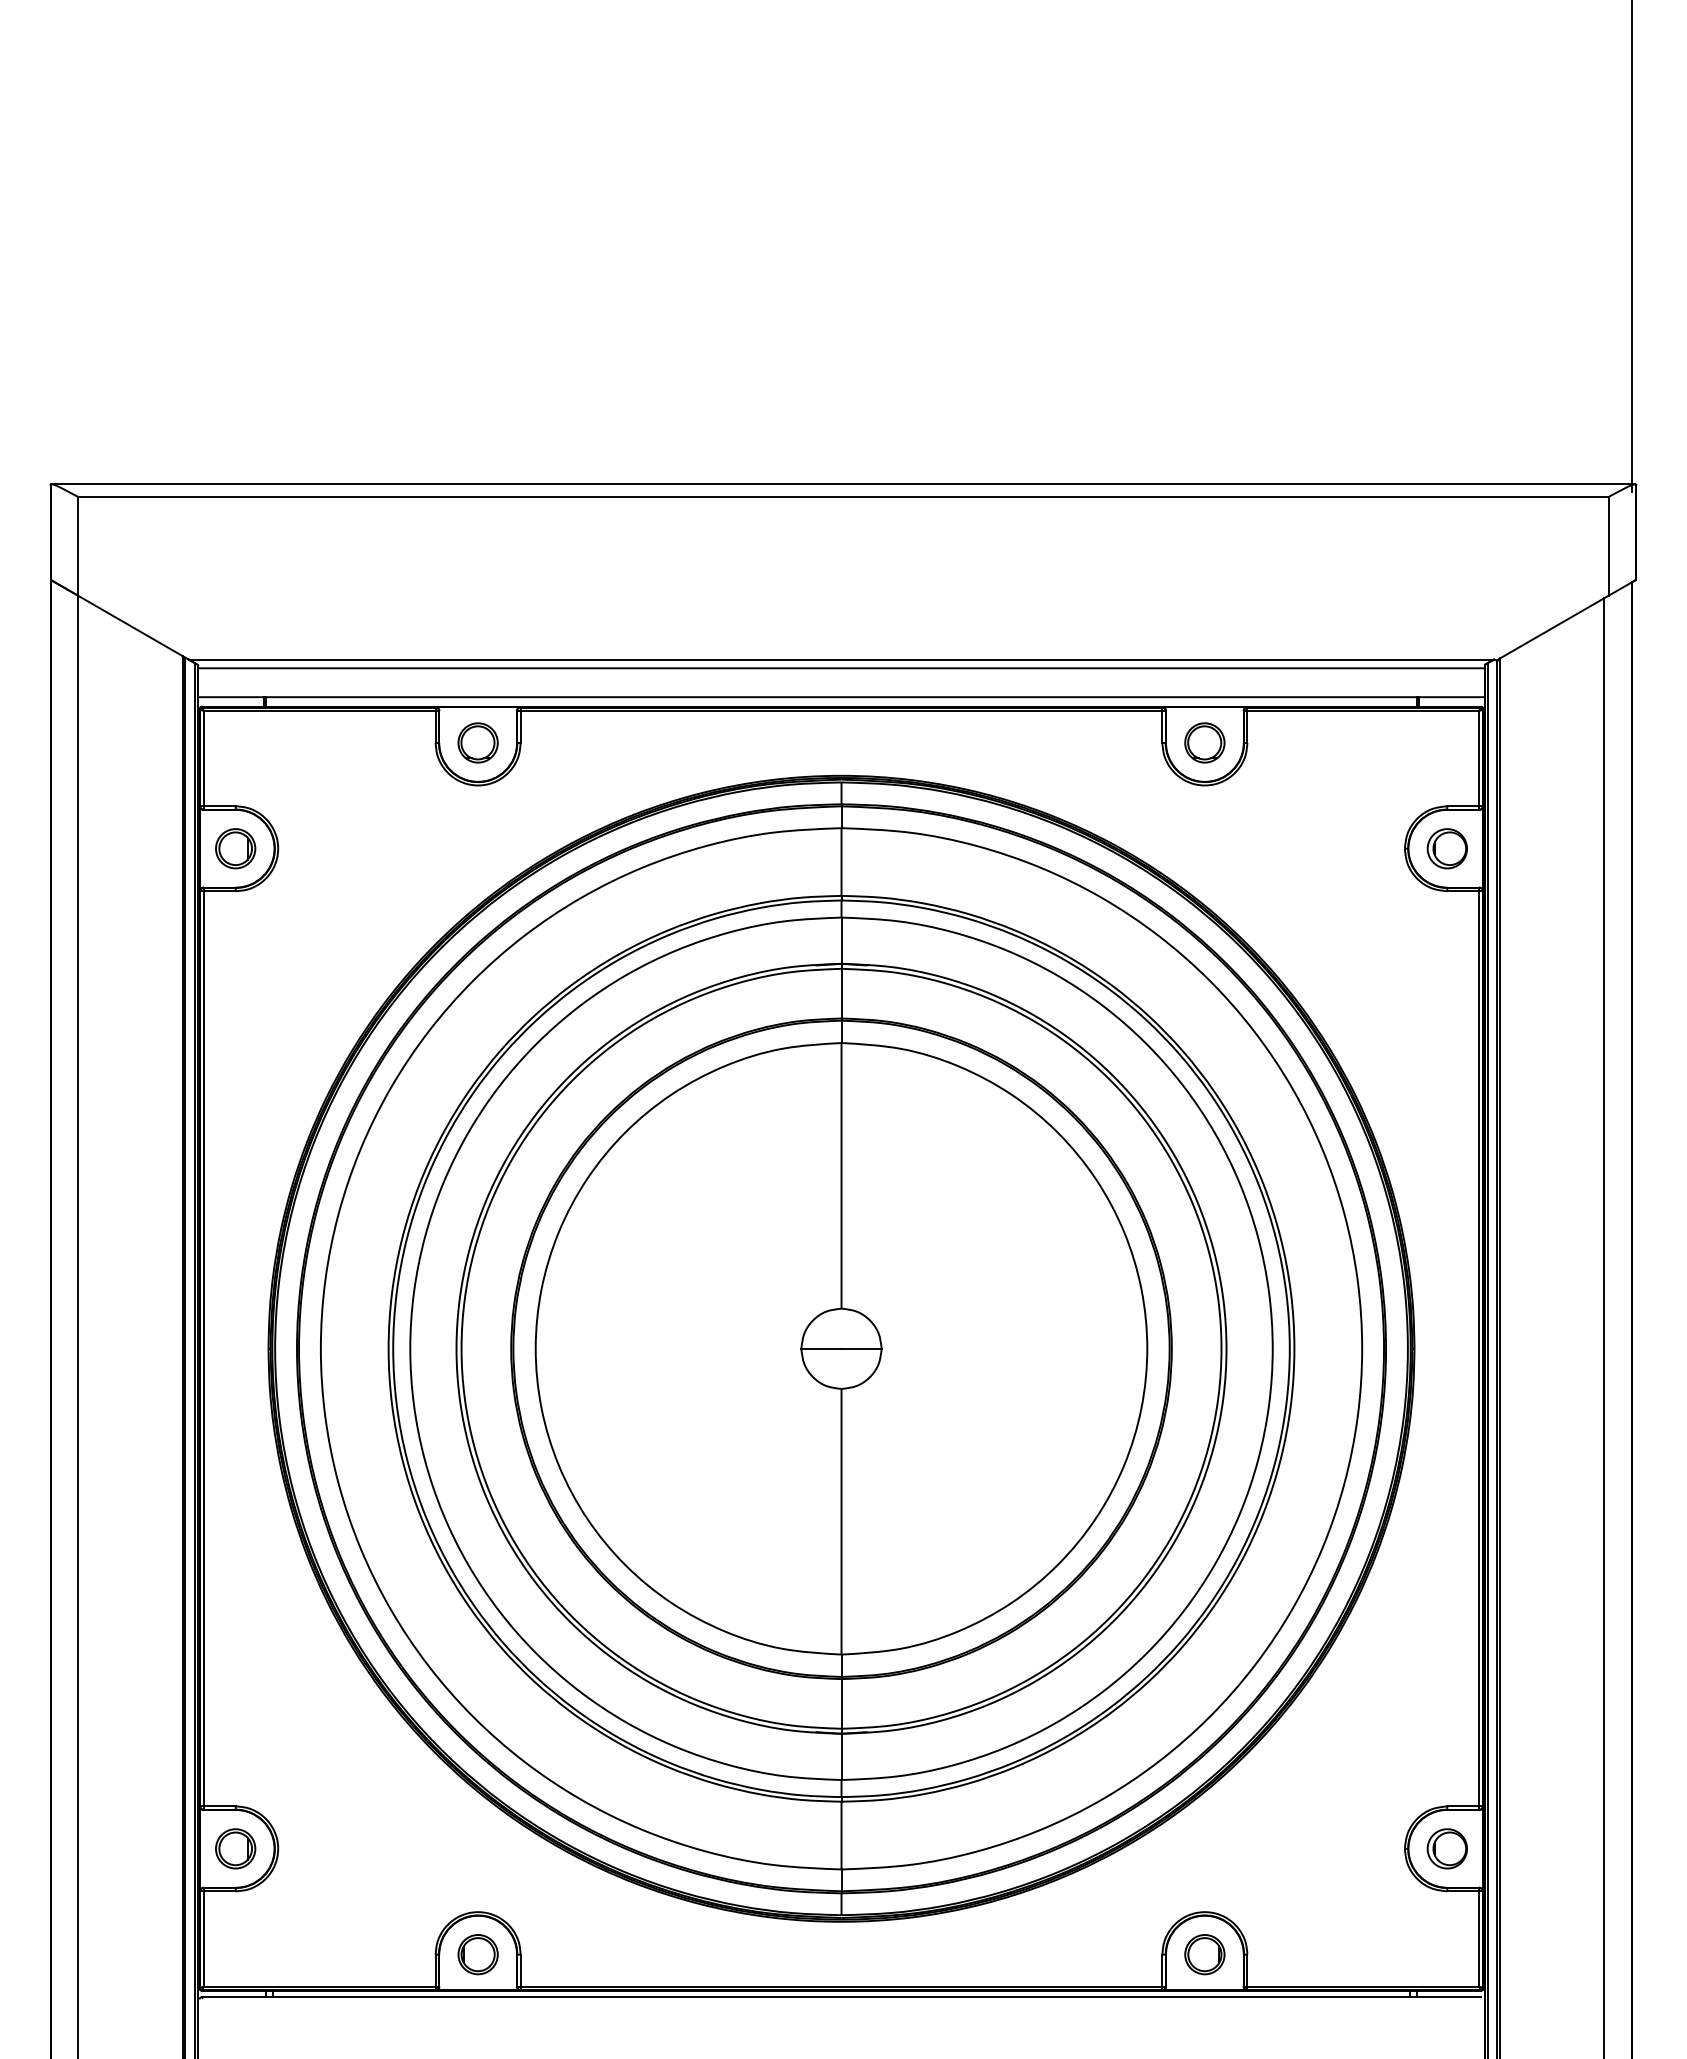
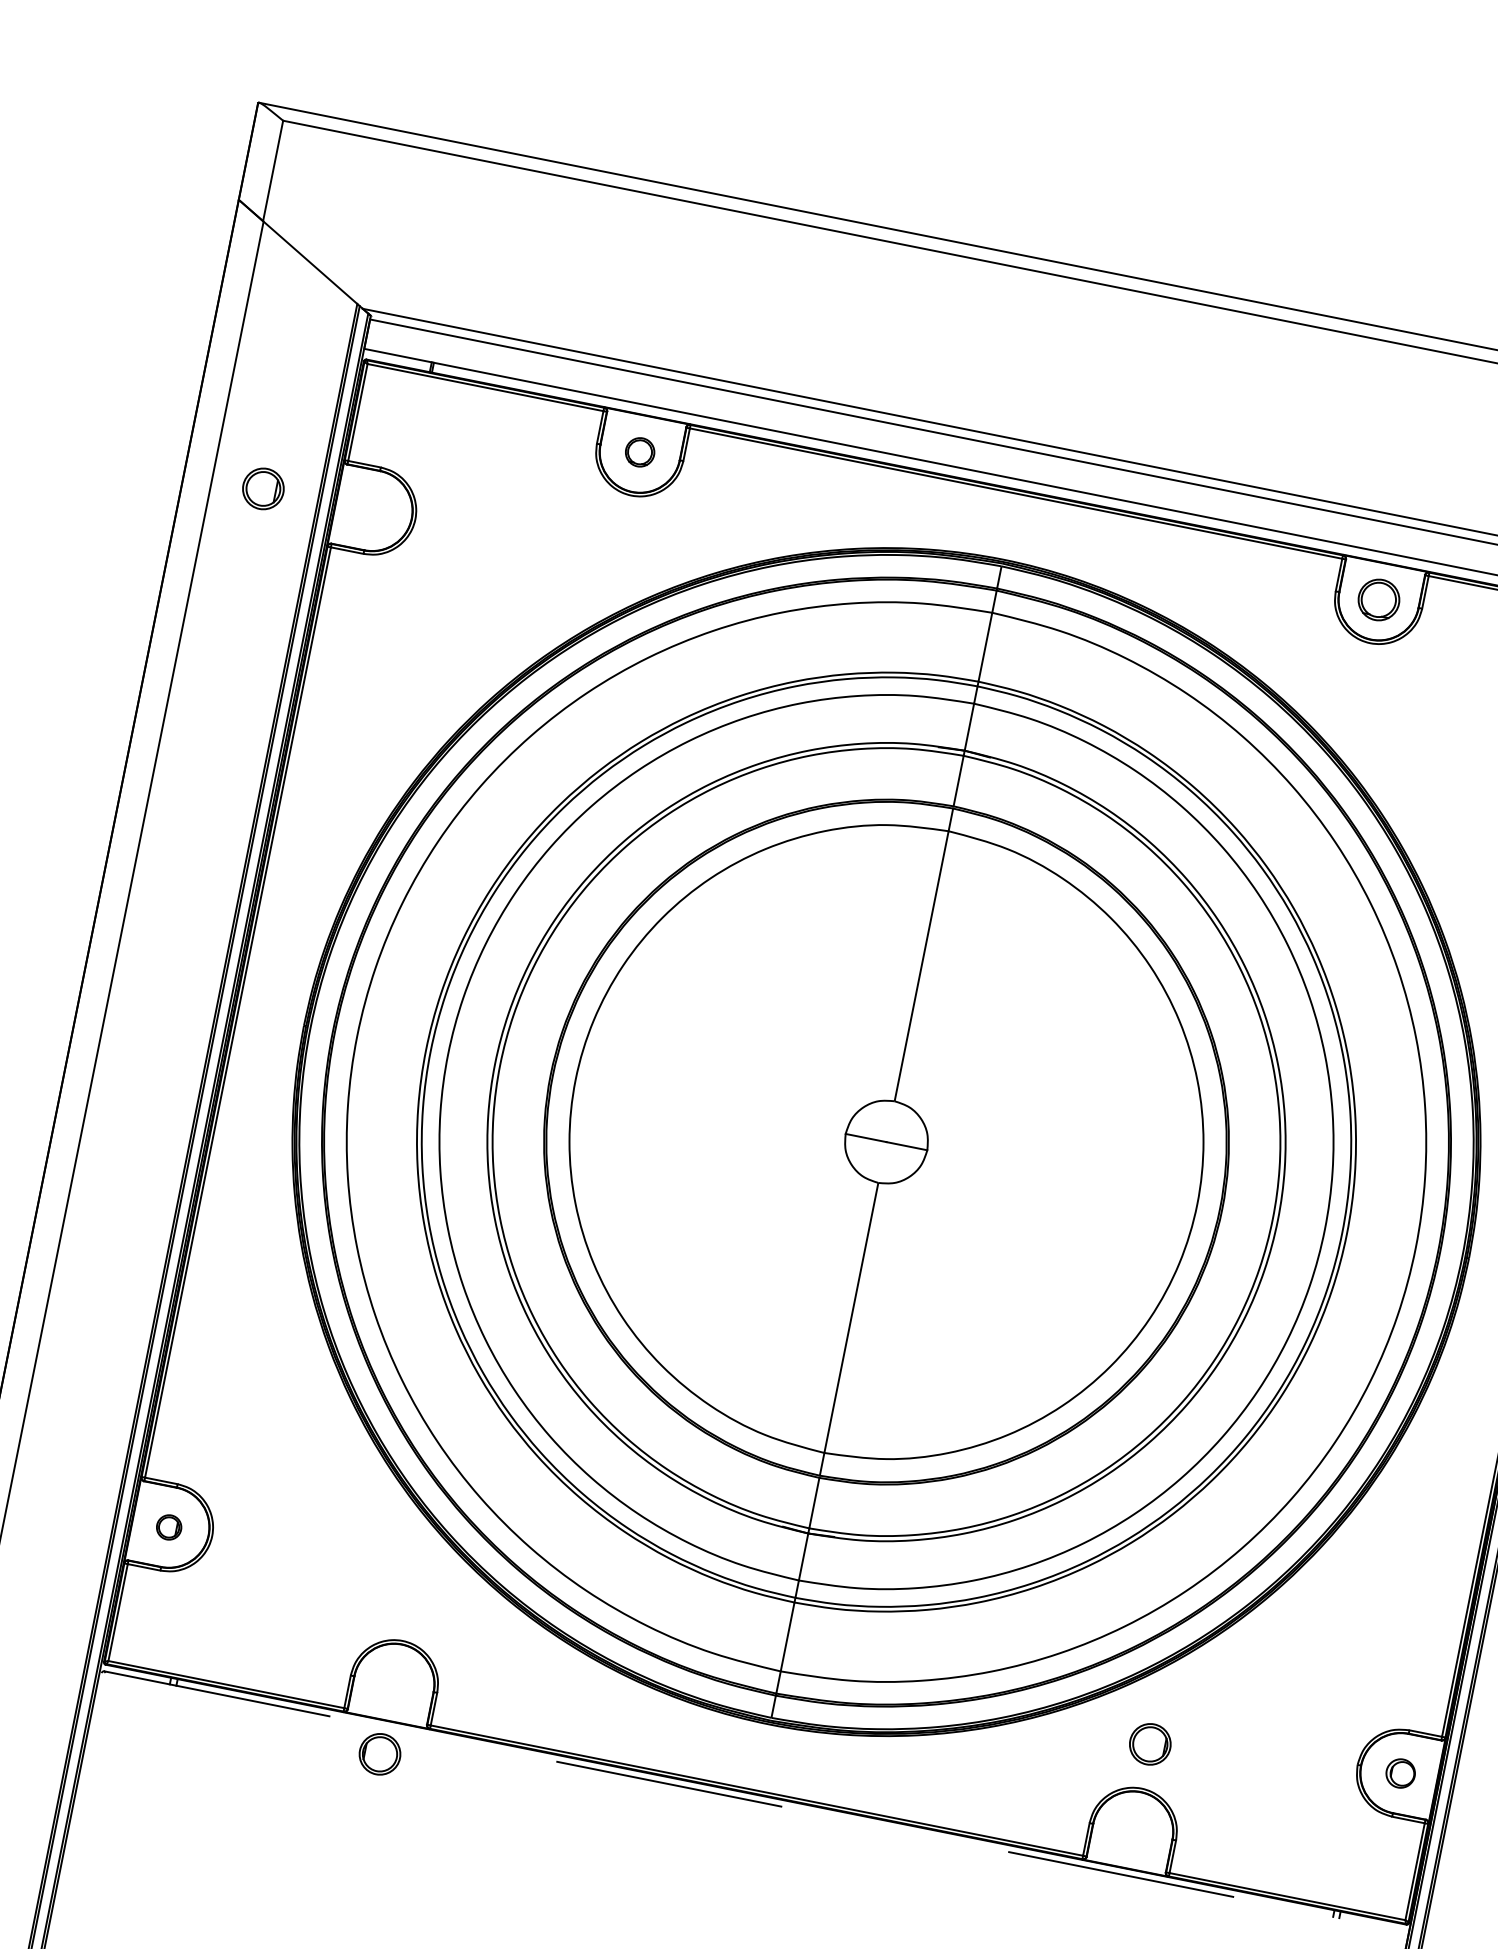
part: (477, 742) -> (639, 451), size x0.7
part: (235, 848) -> (263, 488), moved
part: (235, 1848) -> (168, 1526), size x0.6
part: (1446, 1848) -> (1400, 1772), size x0.7
part: (477, 1954) -> (379, 1754), moved
part: (1204, 1954) -> (1149, 1744), moved
line: (841, 1997) -> (754, 1801), solid -> dashed

